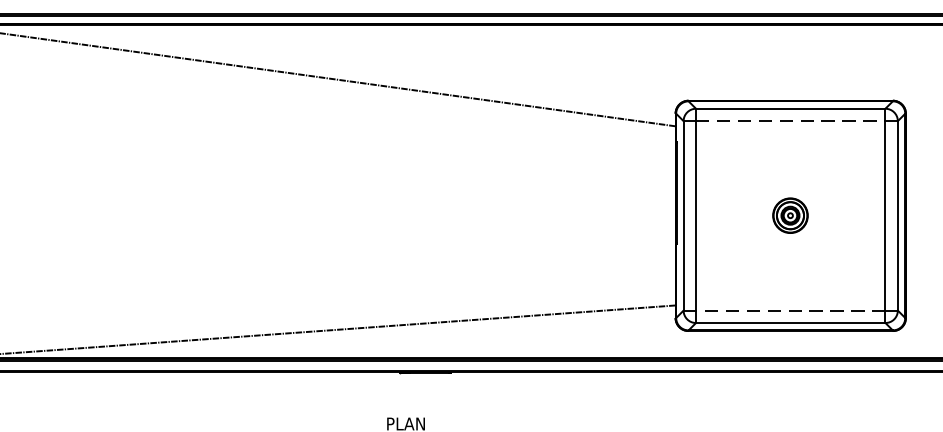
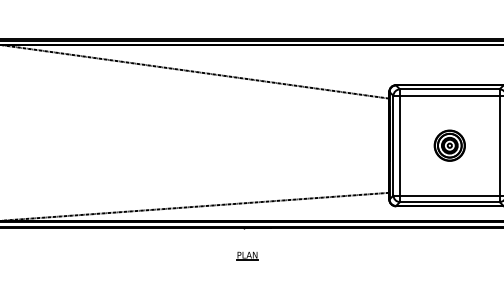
line: (790, 120) -> (449, 95), dashed -> solid
part: (790, 215) -> (449, 145), size x1.67
line: (790, 310) -> (449, 195), dashed -> solid

